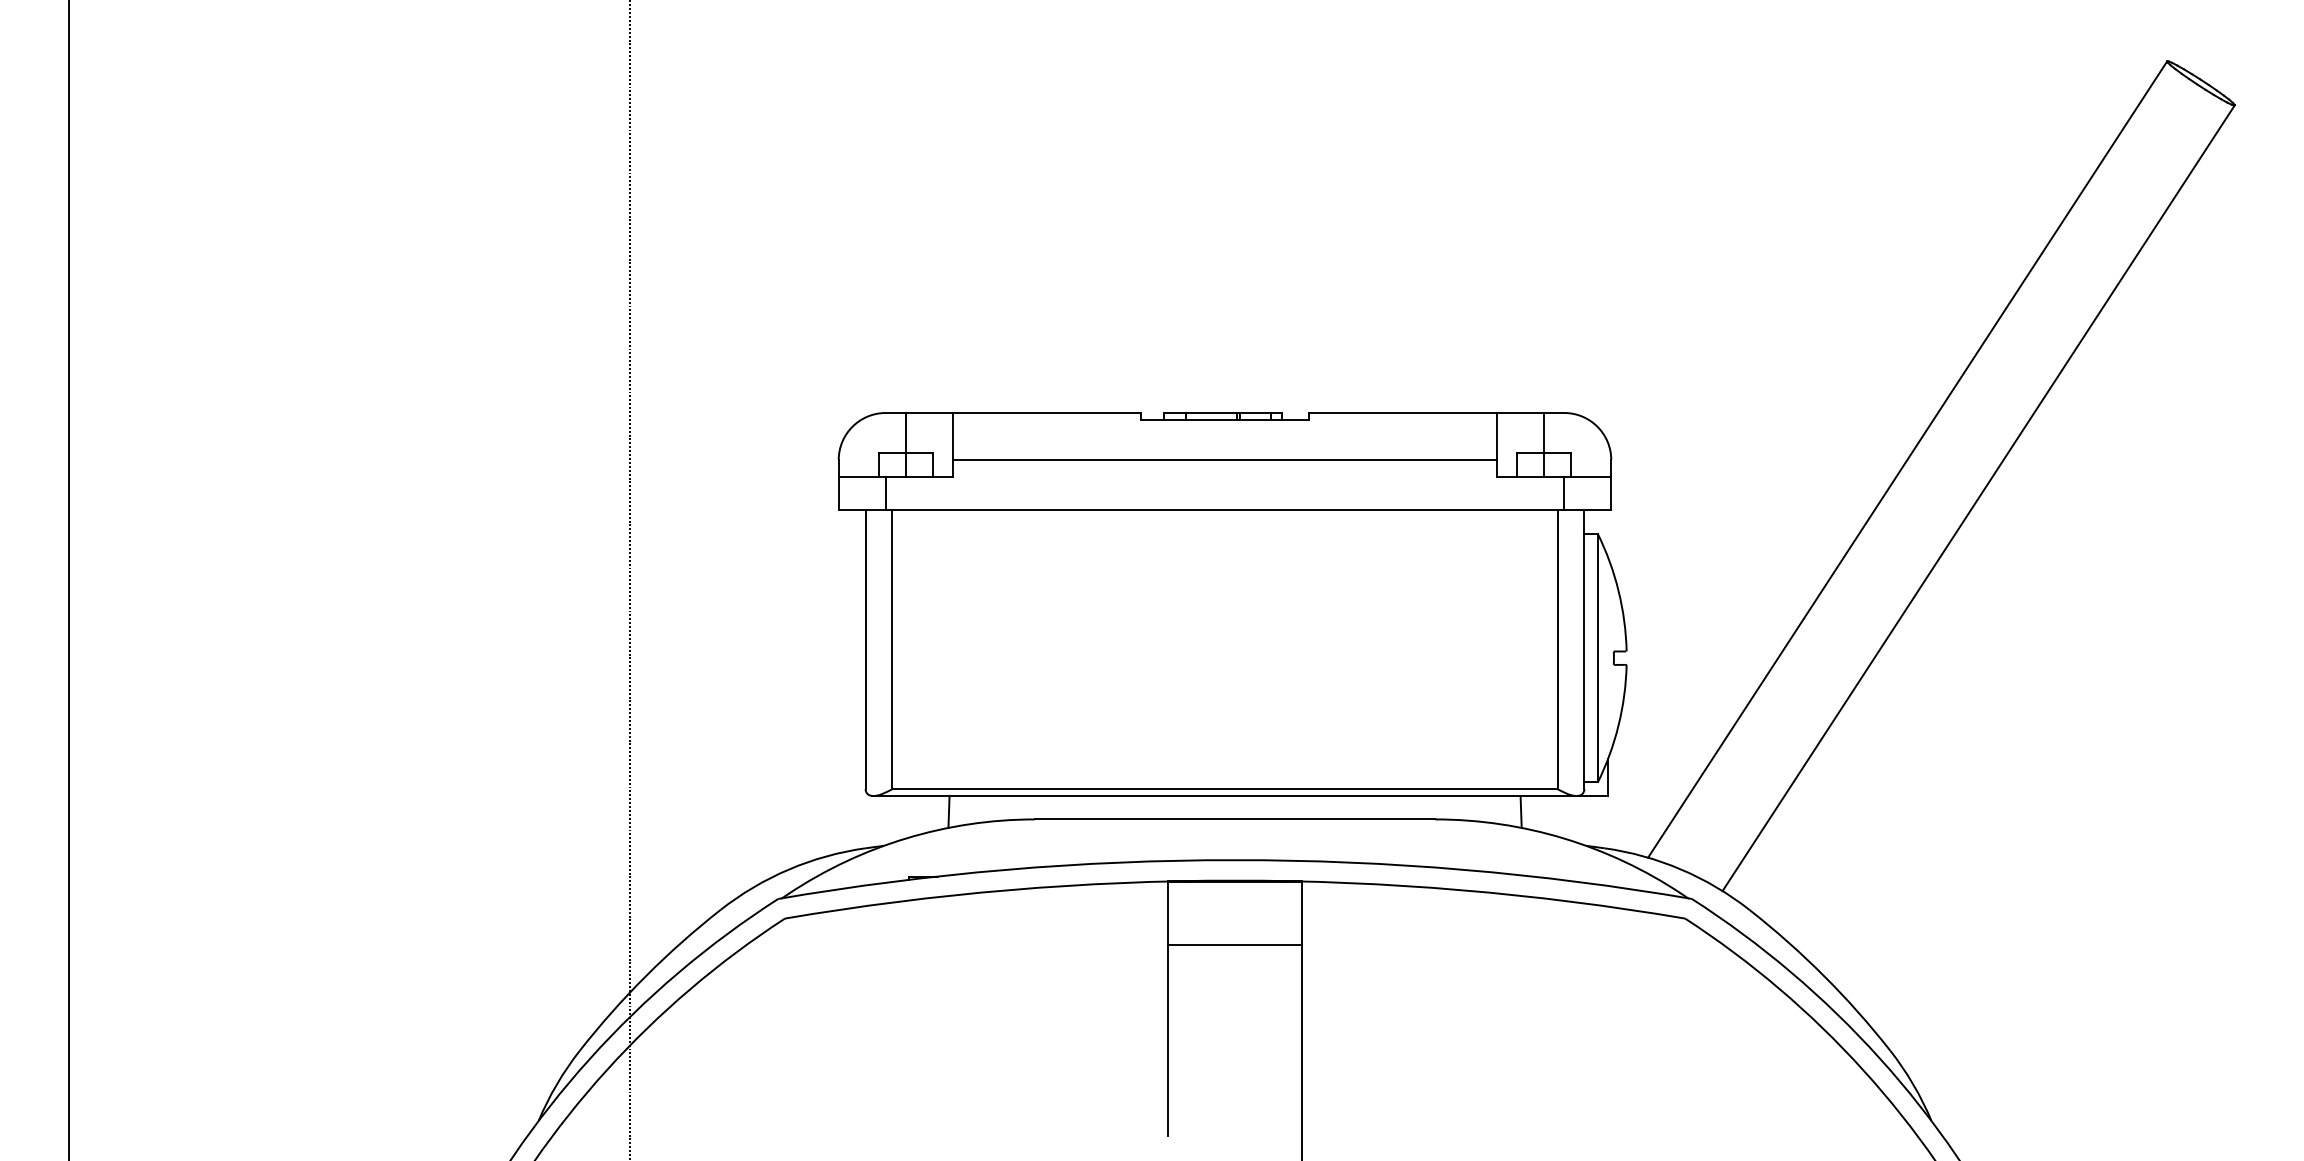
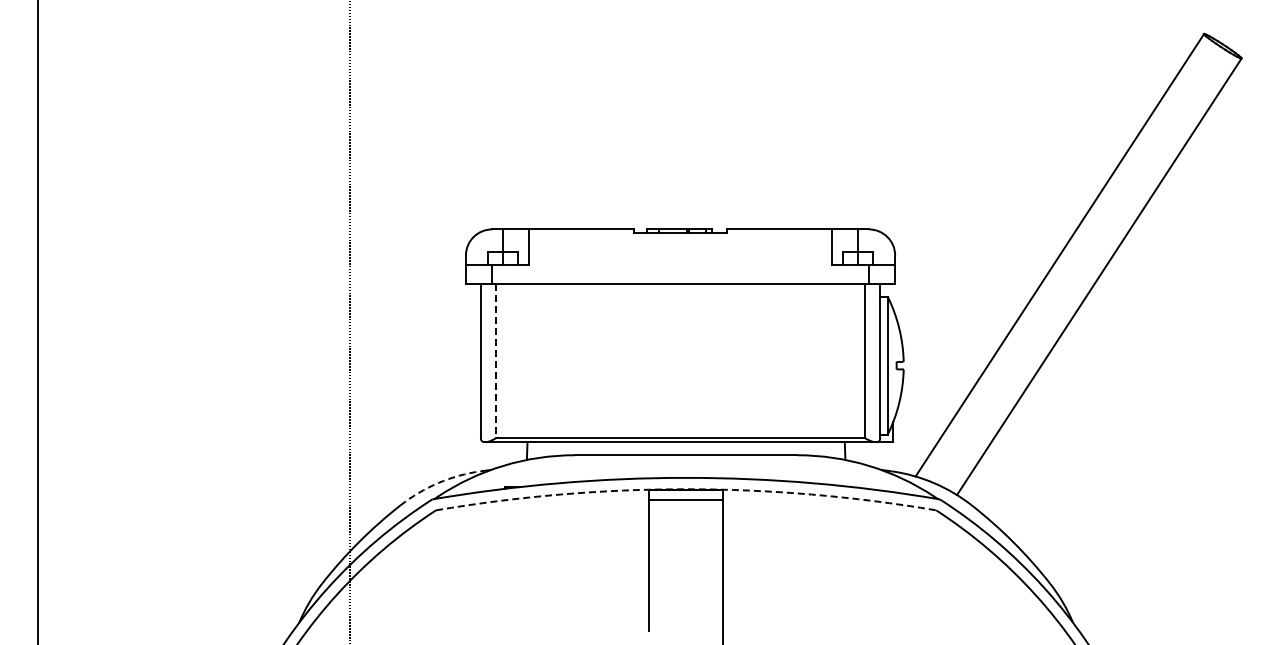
line: (1224, 459) -> (680, 255), removed
line: (891, 650) -> (495, 361), solid -> dashed
arc: (789, 870) -> (438, 483), solid -> dashed
arc: (1235, 881) -> (686, 489), solid -> dashed
line: (1233, 945) -> (685, 500), moved

